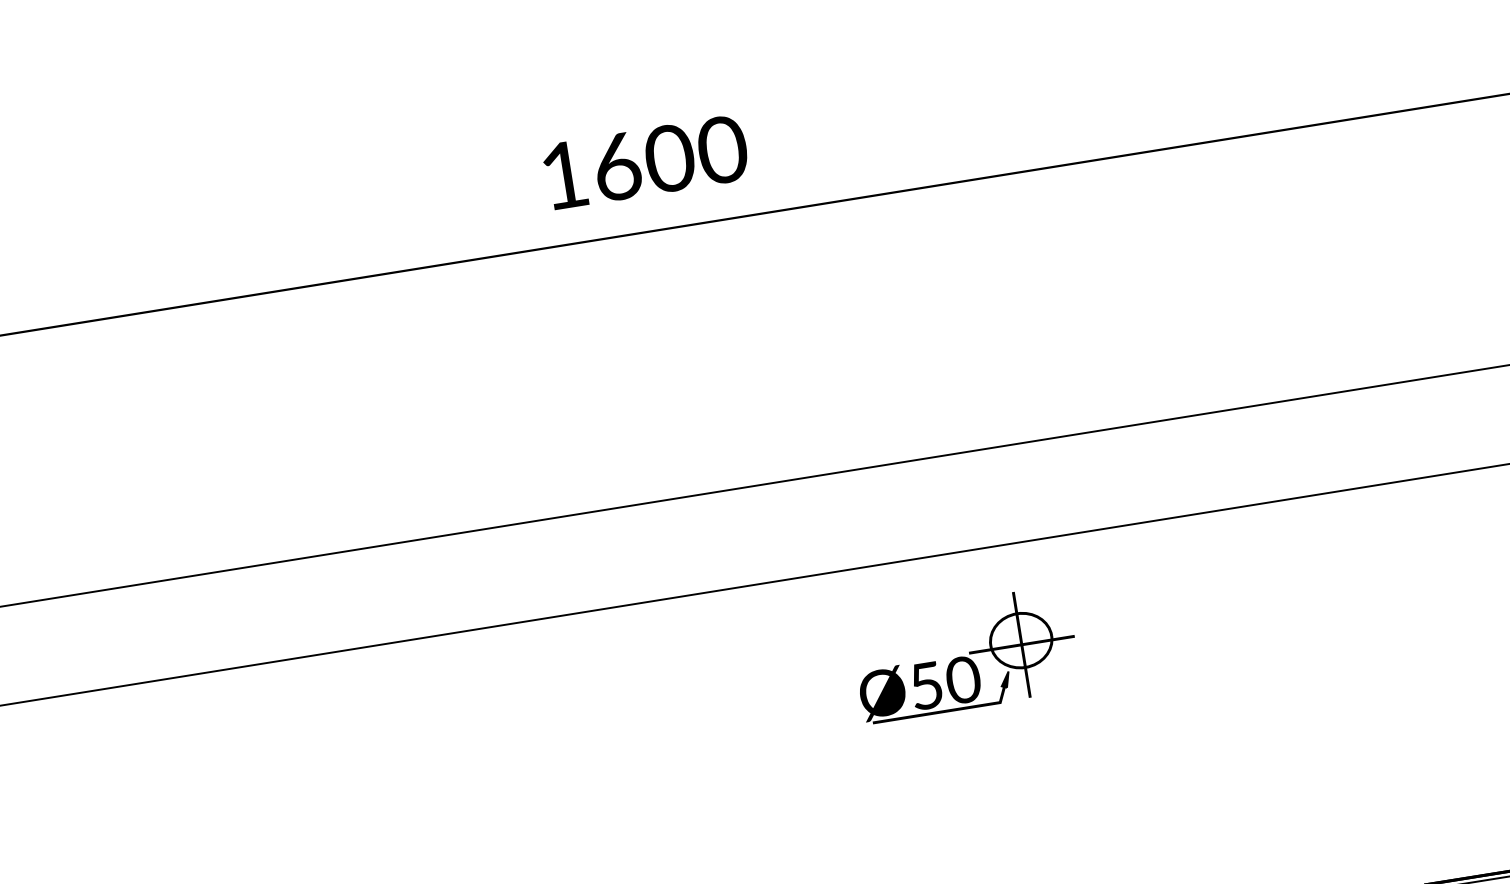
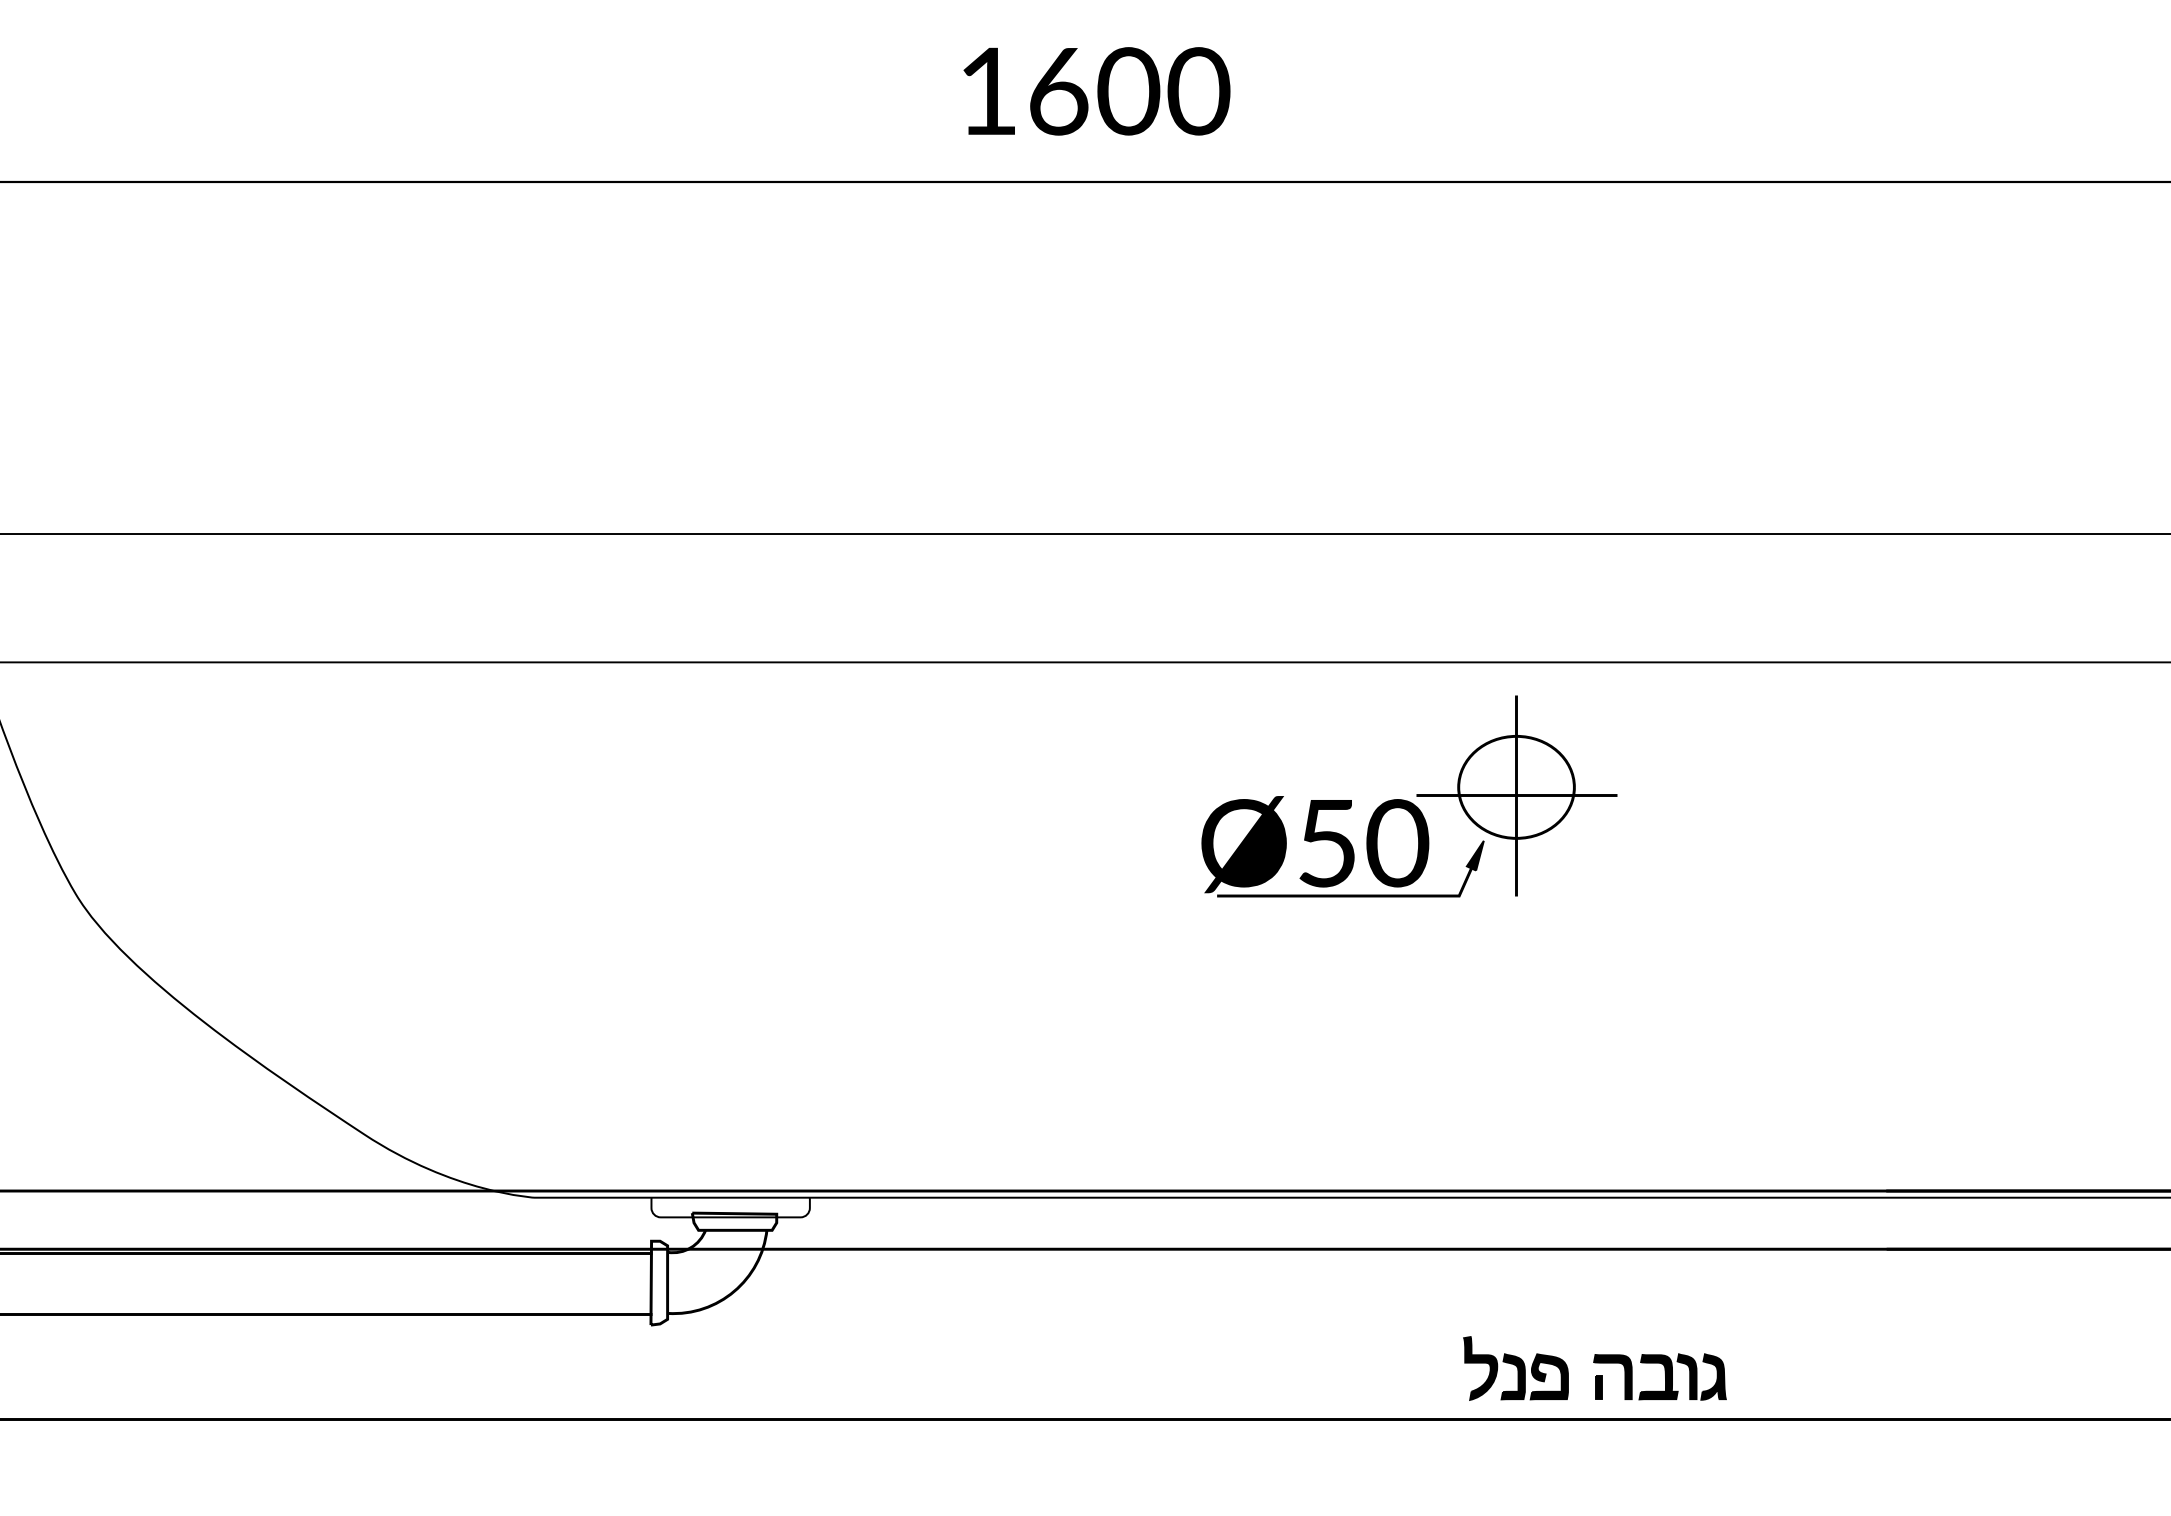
part: (965, 654) -> (1409, 796), size x1.43

